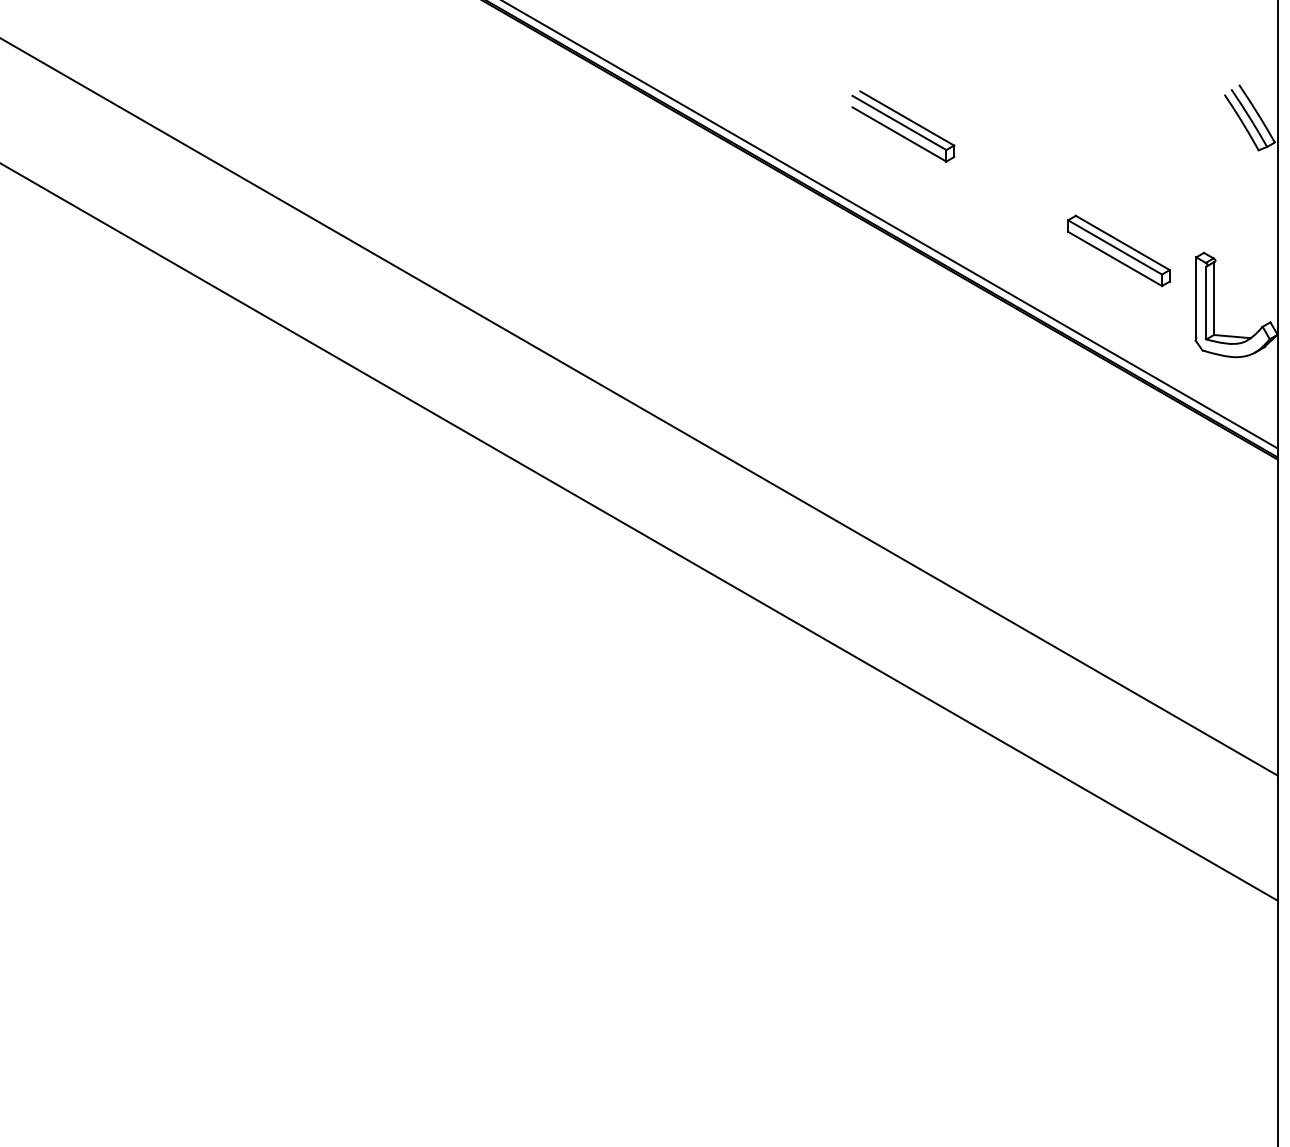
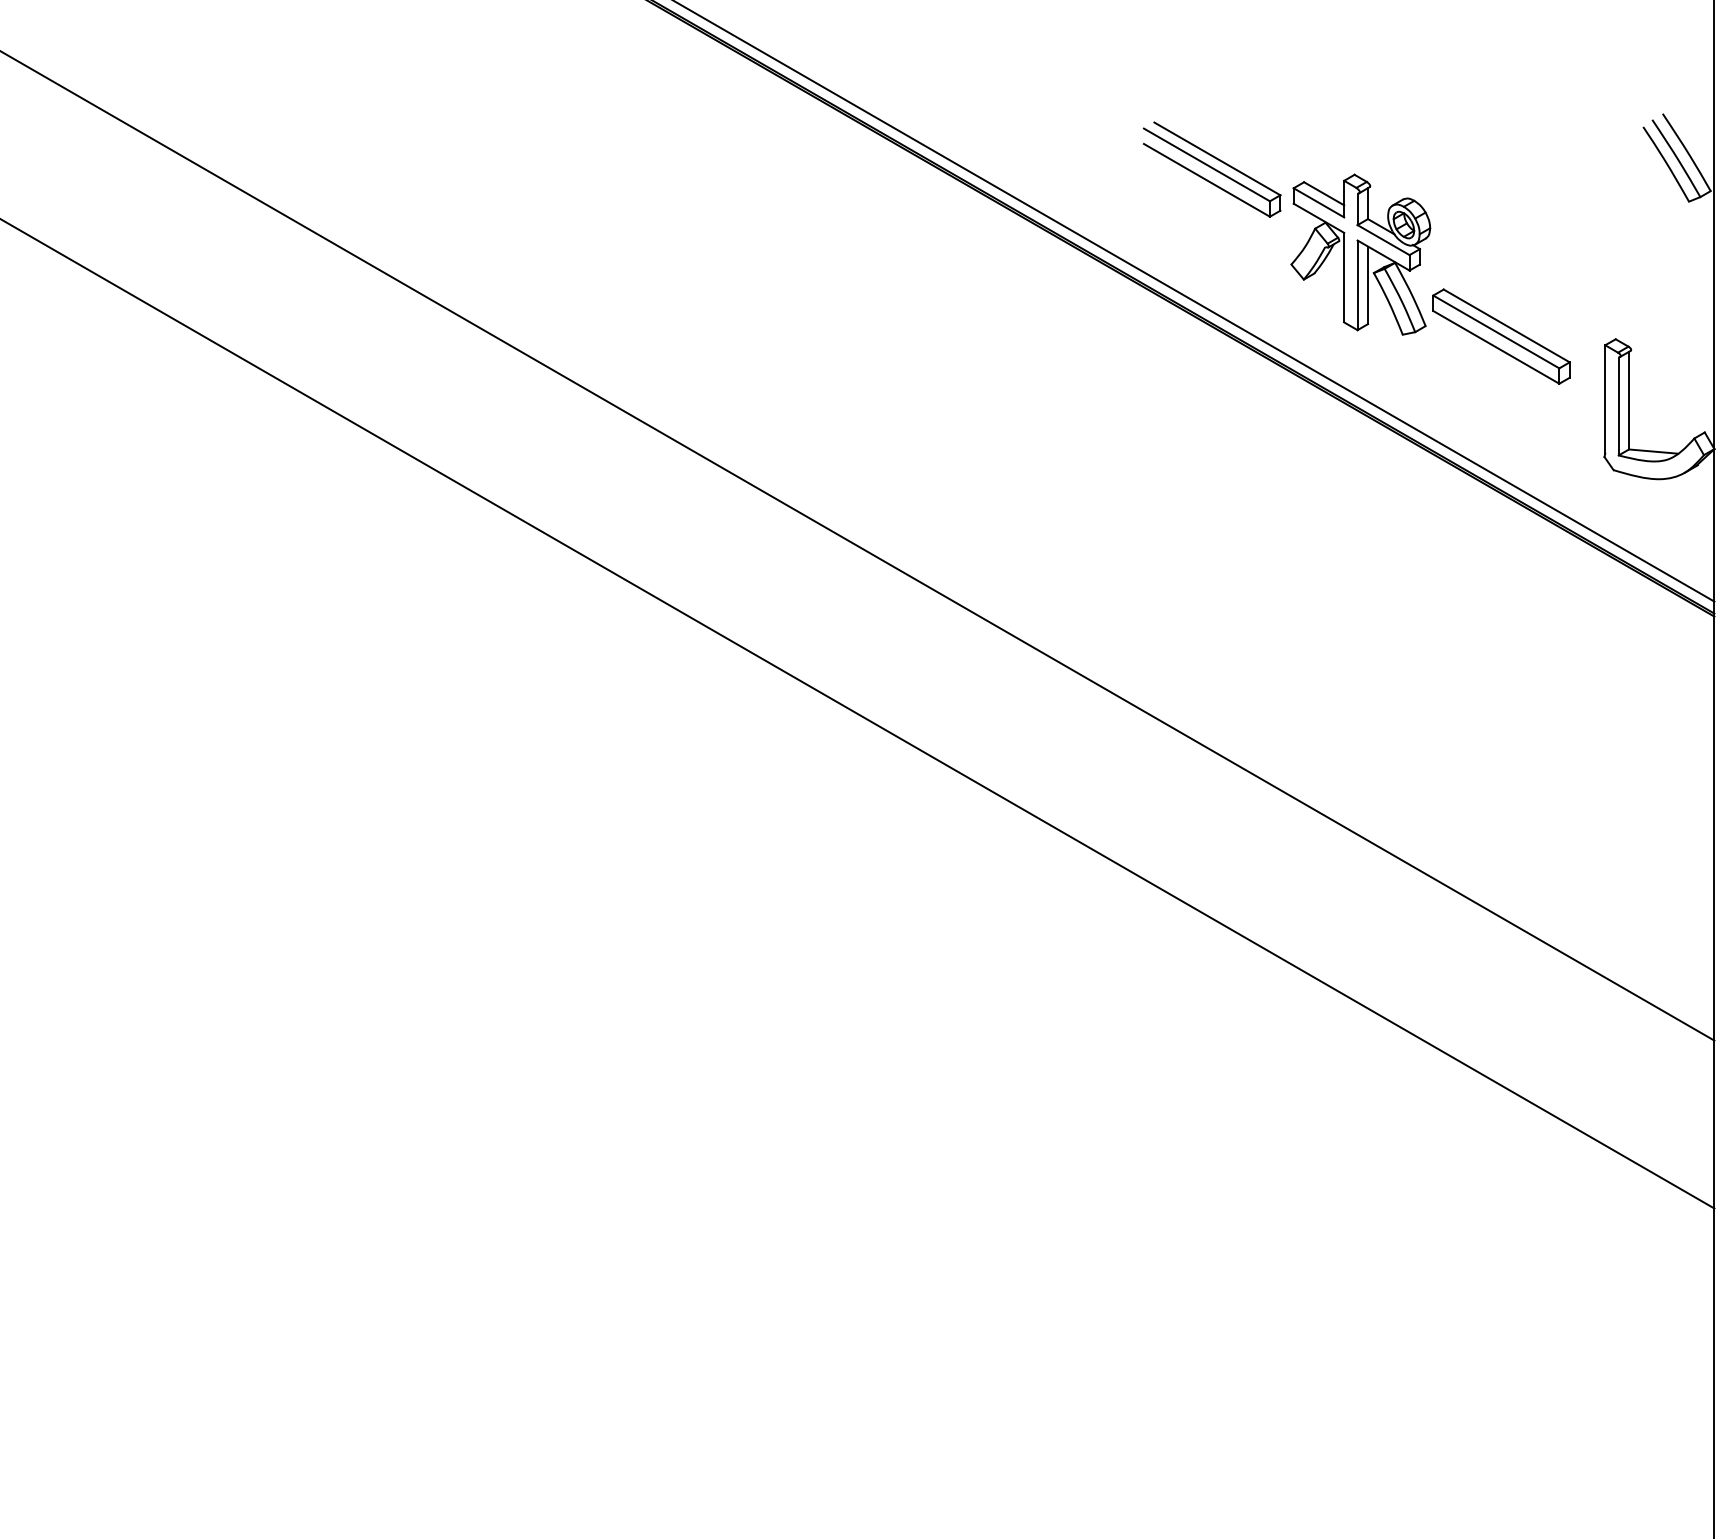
part: (1013, 189) -> (1360, 254), added

